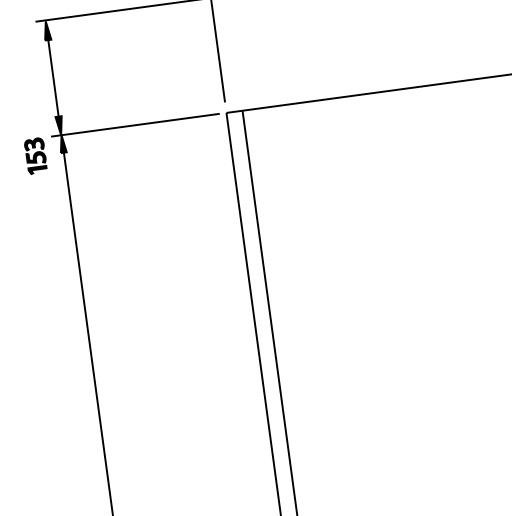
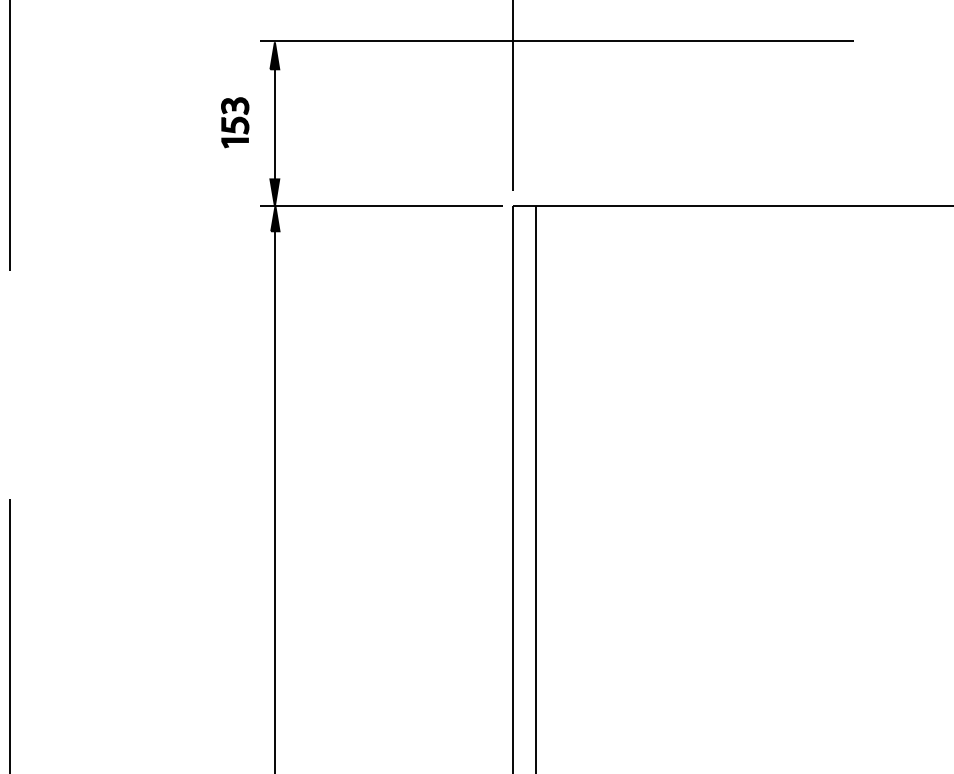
part: (36, 155) -> (235, 122), moved

